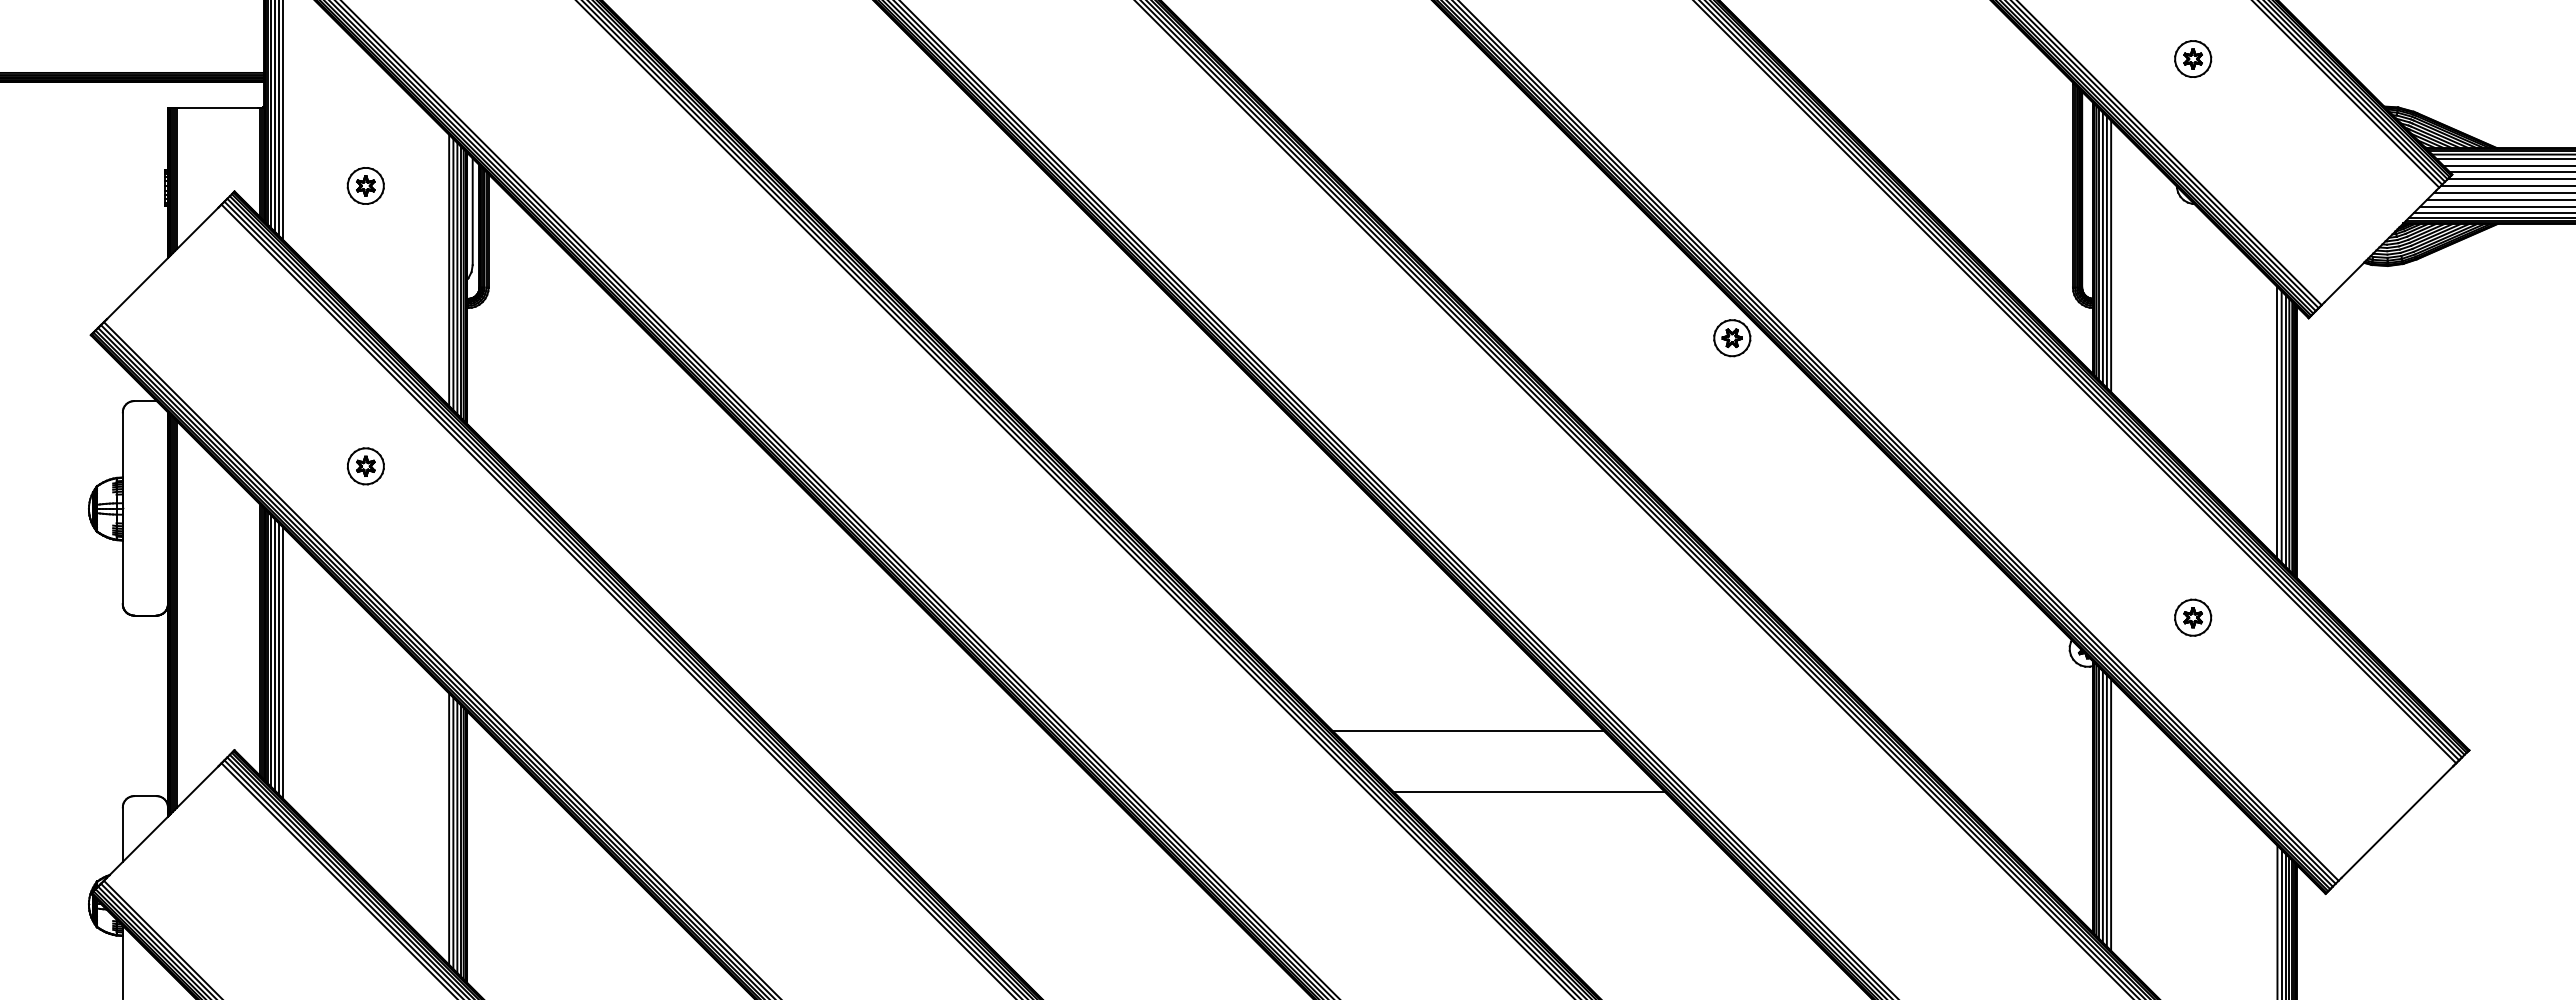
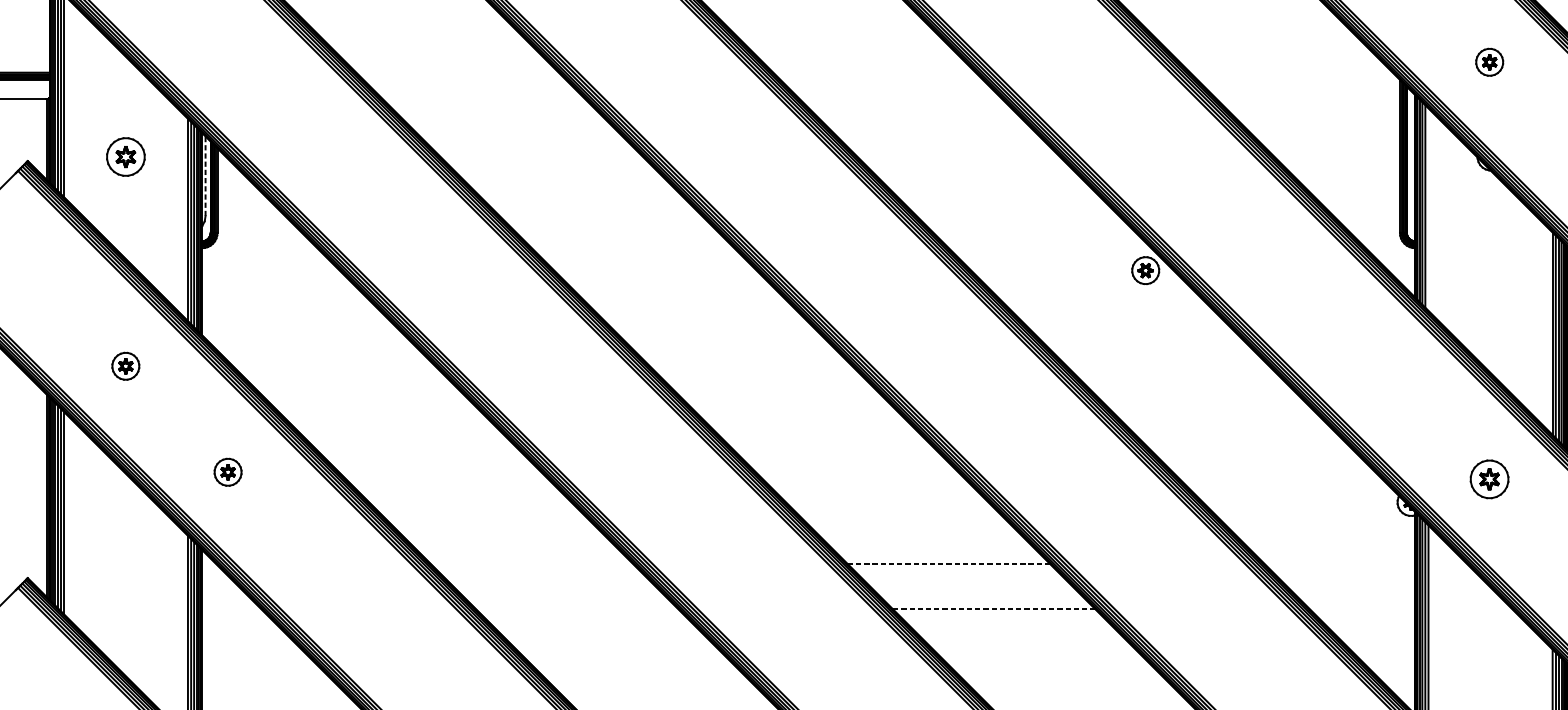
part: (365, 185) -> (125, 156), size x1.4
line: (472, 211) -> (205, 176), solid -> dashed
line: (2111, 256) -> (1428, 209), removed
part: (502, 608) -> (227, 472), added
part: (2193, 617) -> (1489, 479), size x1.4
line: (1468, 731) -> (948, 564), solid -> dashed
line: (1529, 792) -> (994, 609), solid -> dashed

